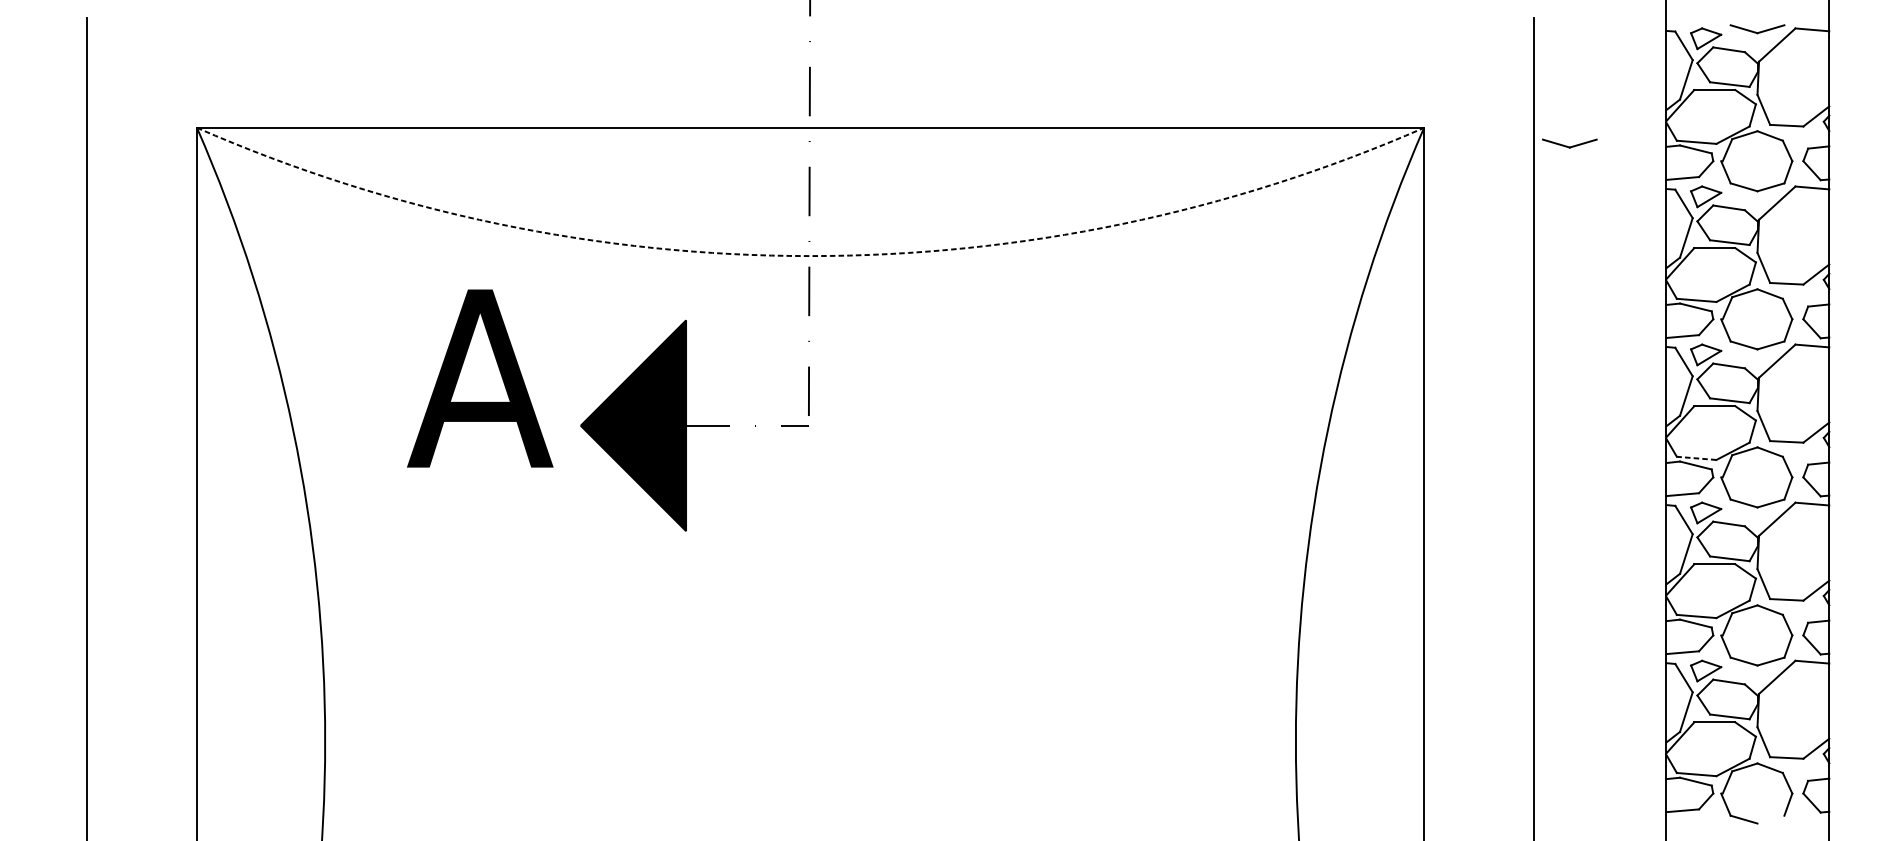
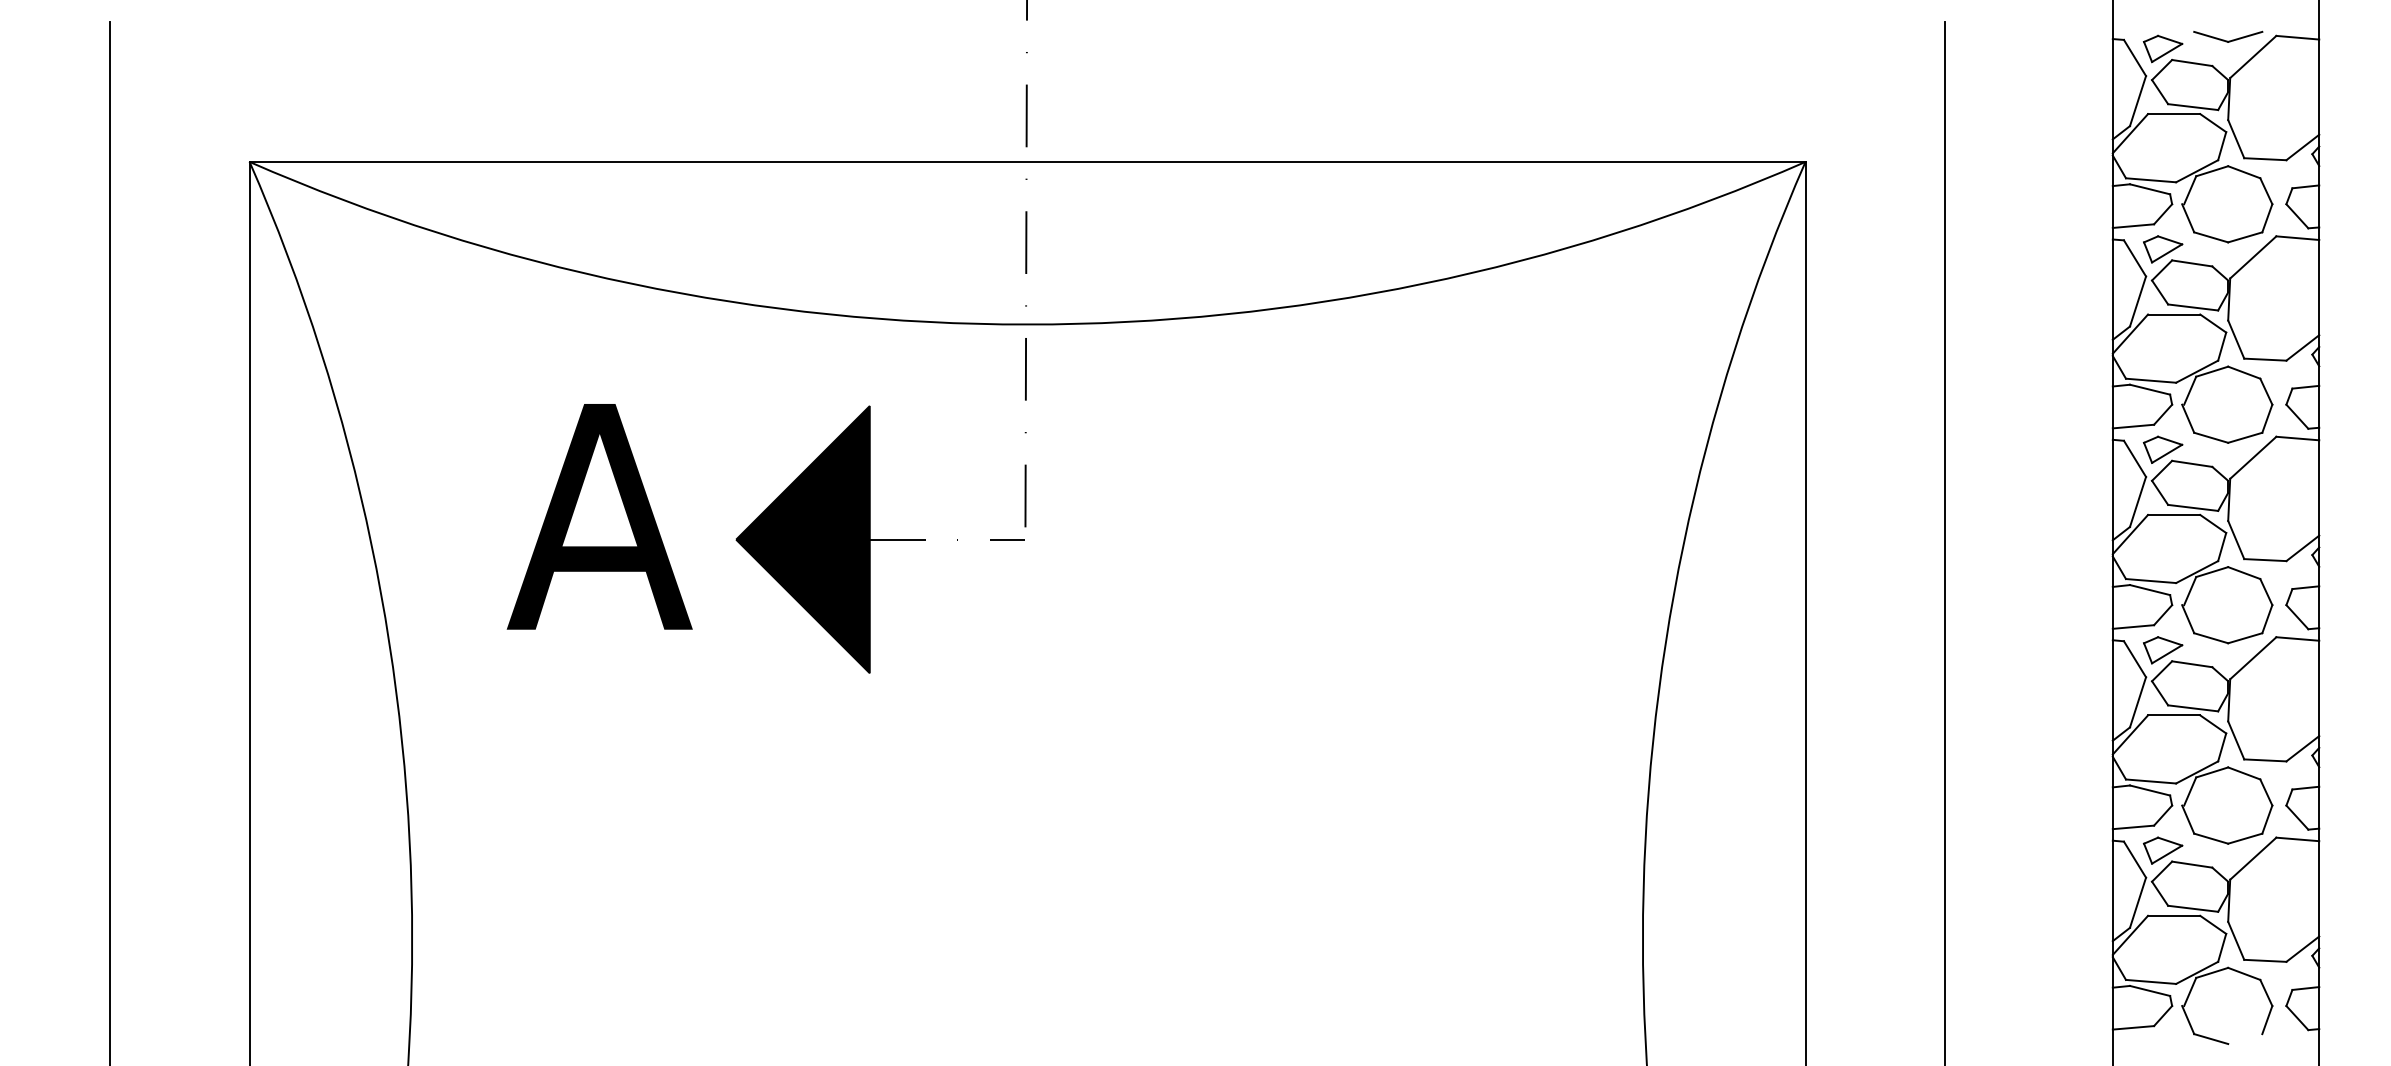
part: (1570, 143) -> (1990, 181), removed
arc: (810, 256) -> (1027, 324), dashed -> solid
text: (480, 378) -> (599, 516), moved
line: (1696, 458) -> (2150, 581), dashed -> solid

